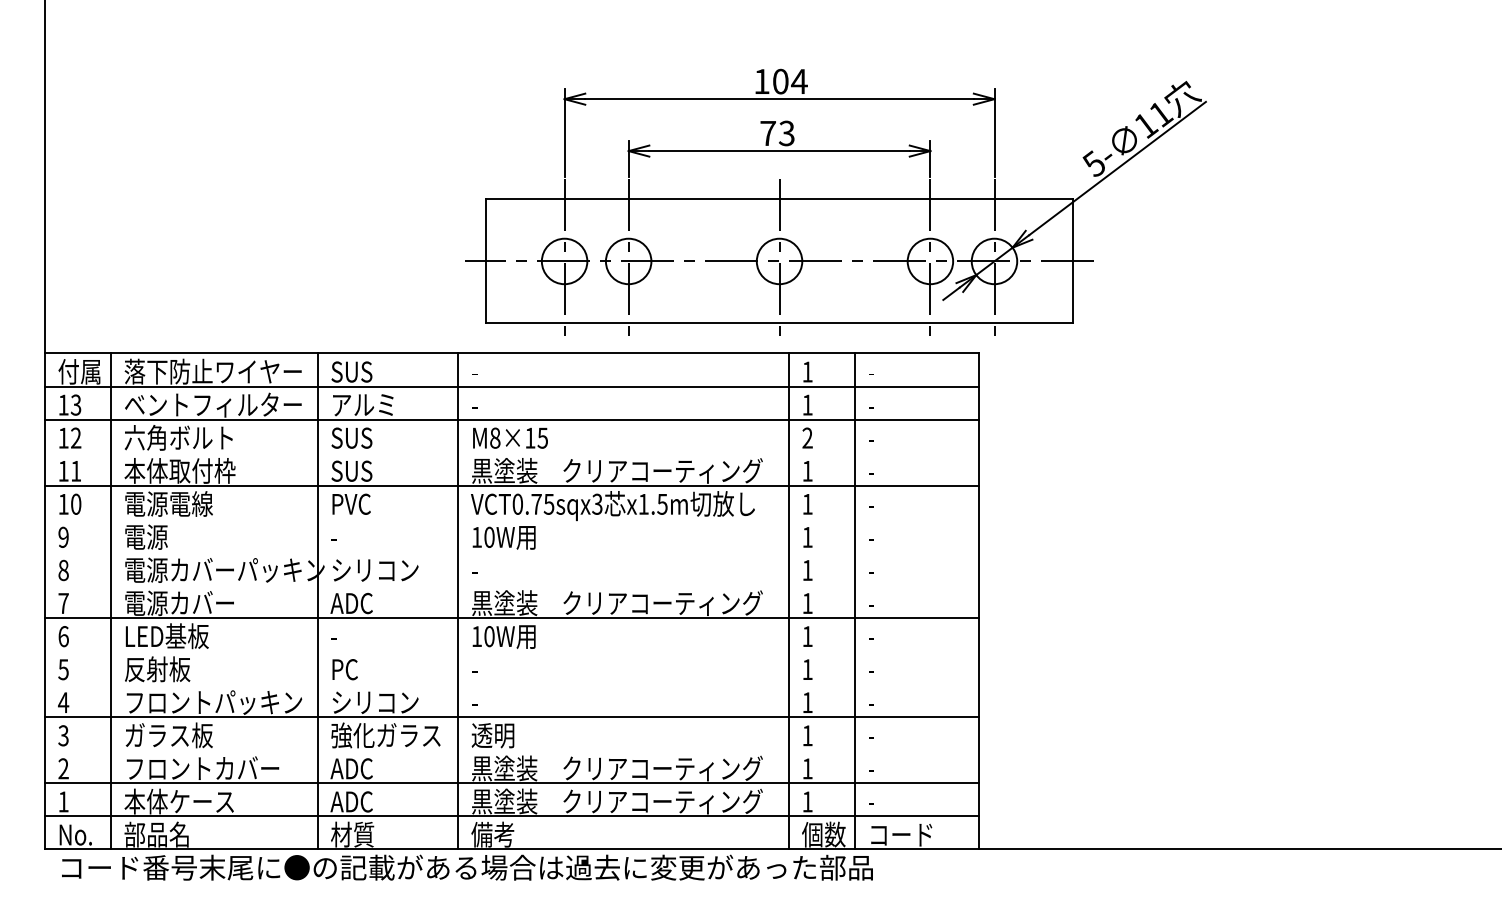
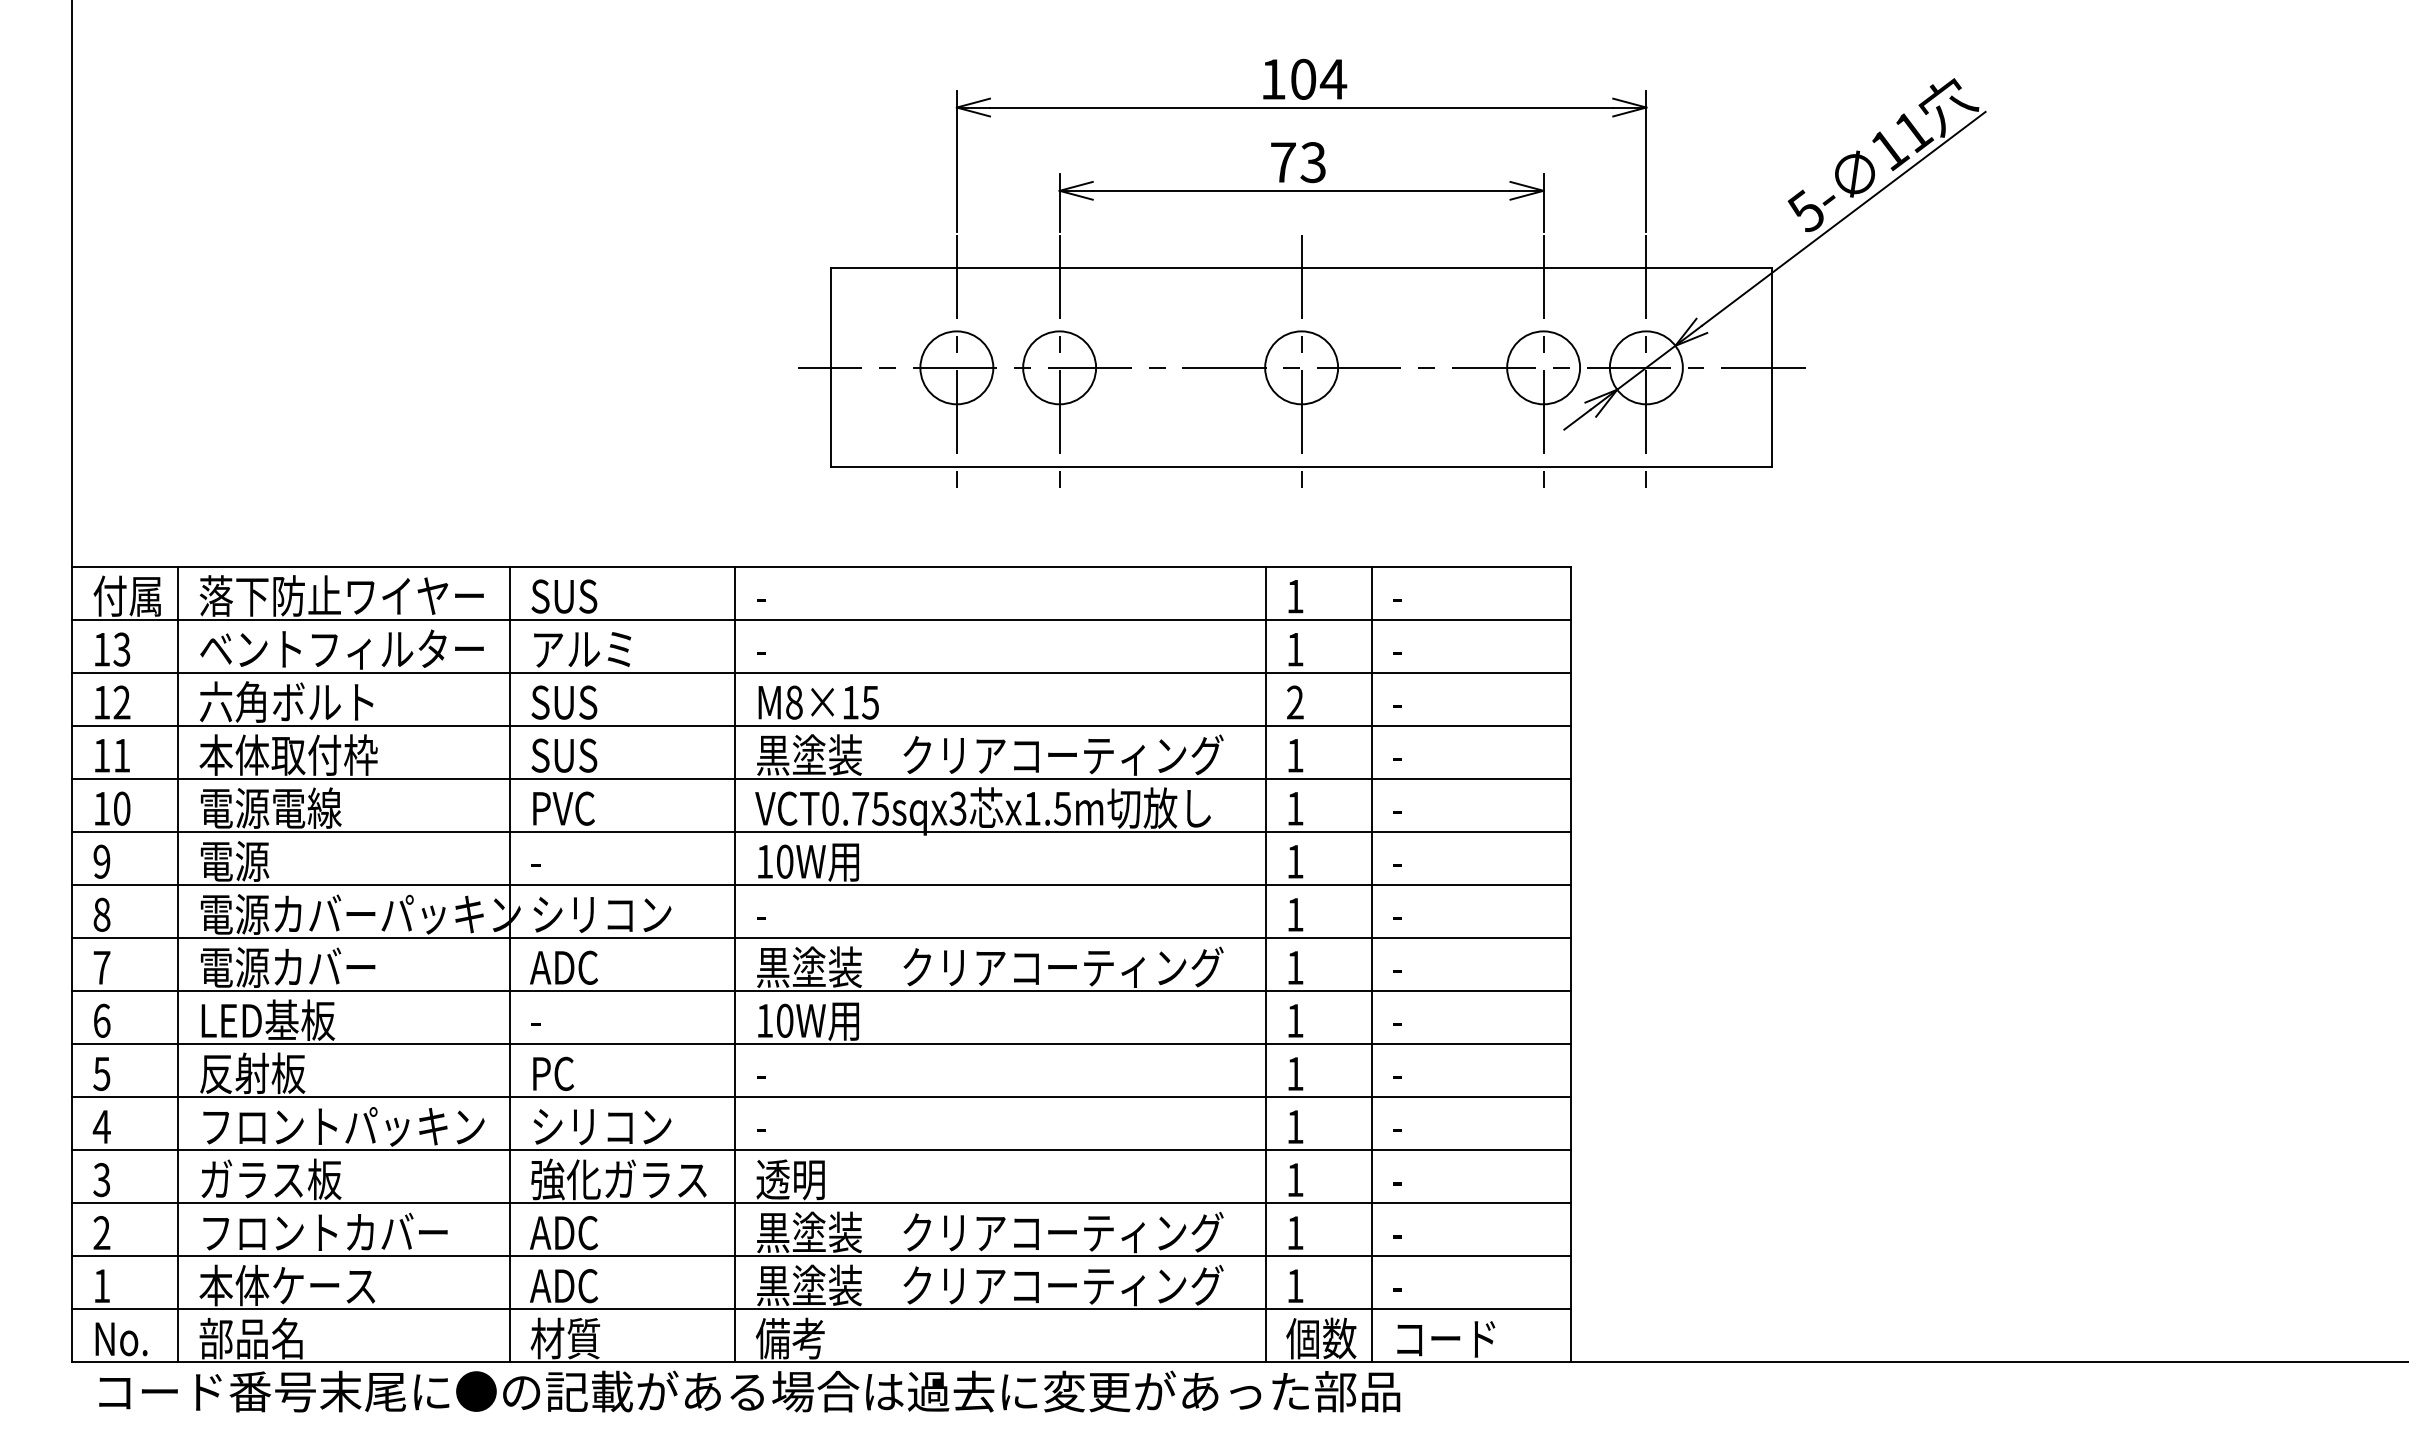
part: (835, 201) -> (1391, 271), moved
line: (512, 452) -> (821, 725), added
line: (512, 518) -> (821, 831), added
line: (512, 551) -> (821, 884), added
line: (512, 584) -> (821, 937), added
line: (512, 651) -> (821, 1044), added
line: (512, 684) -> (821, 1097), added
line: (512, 750) -> (821, 1203), added

